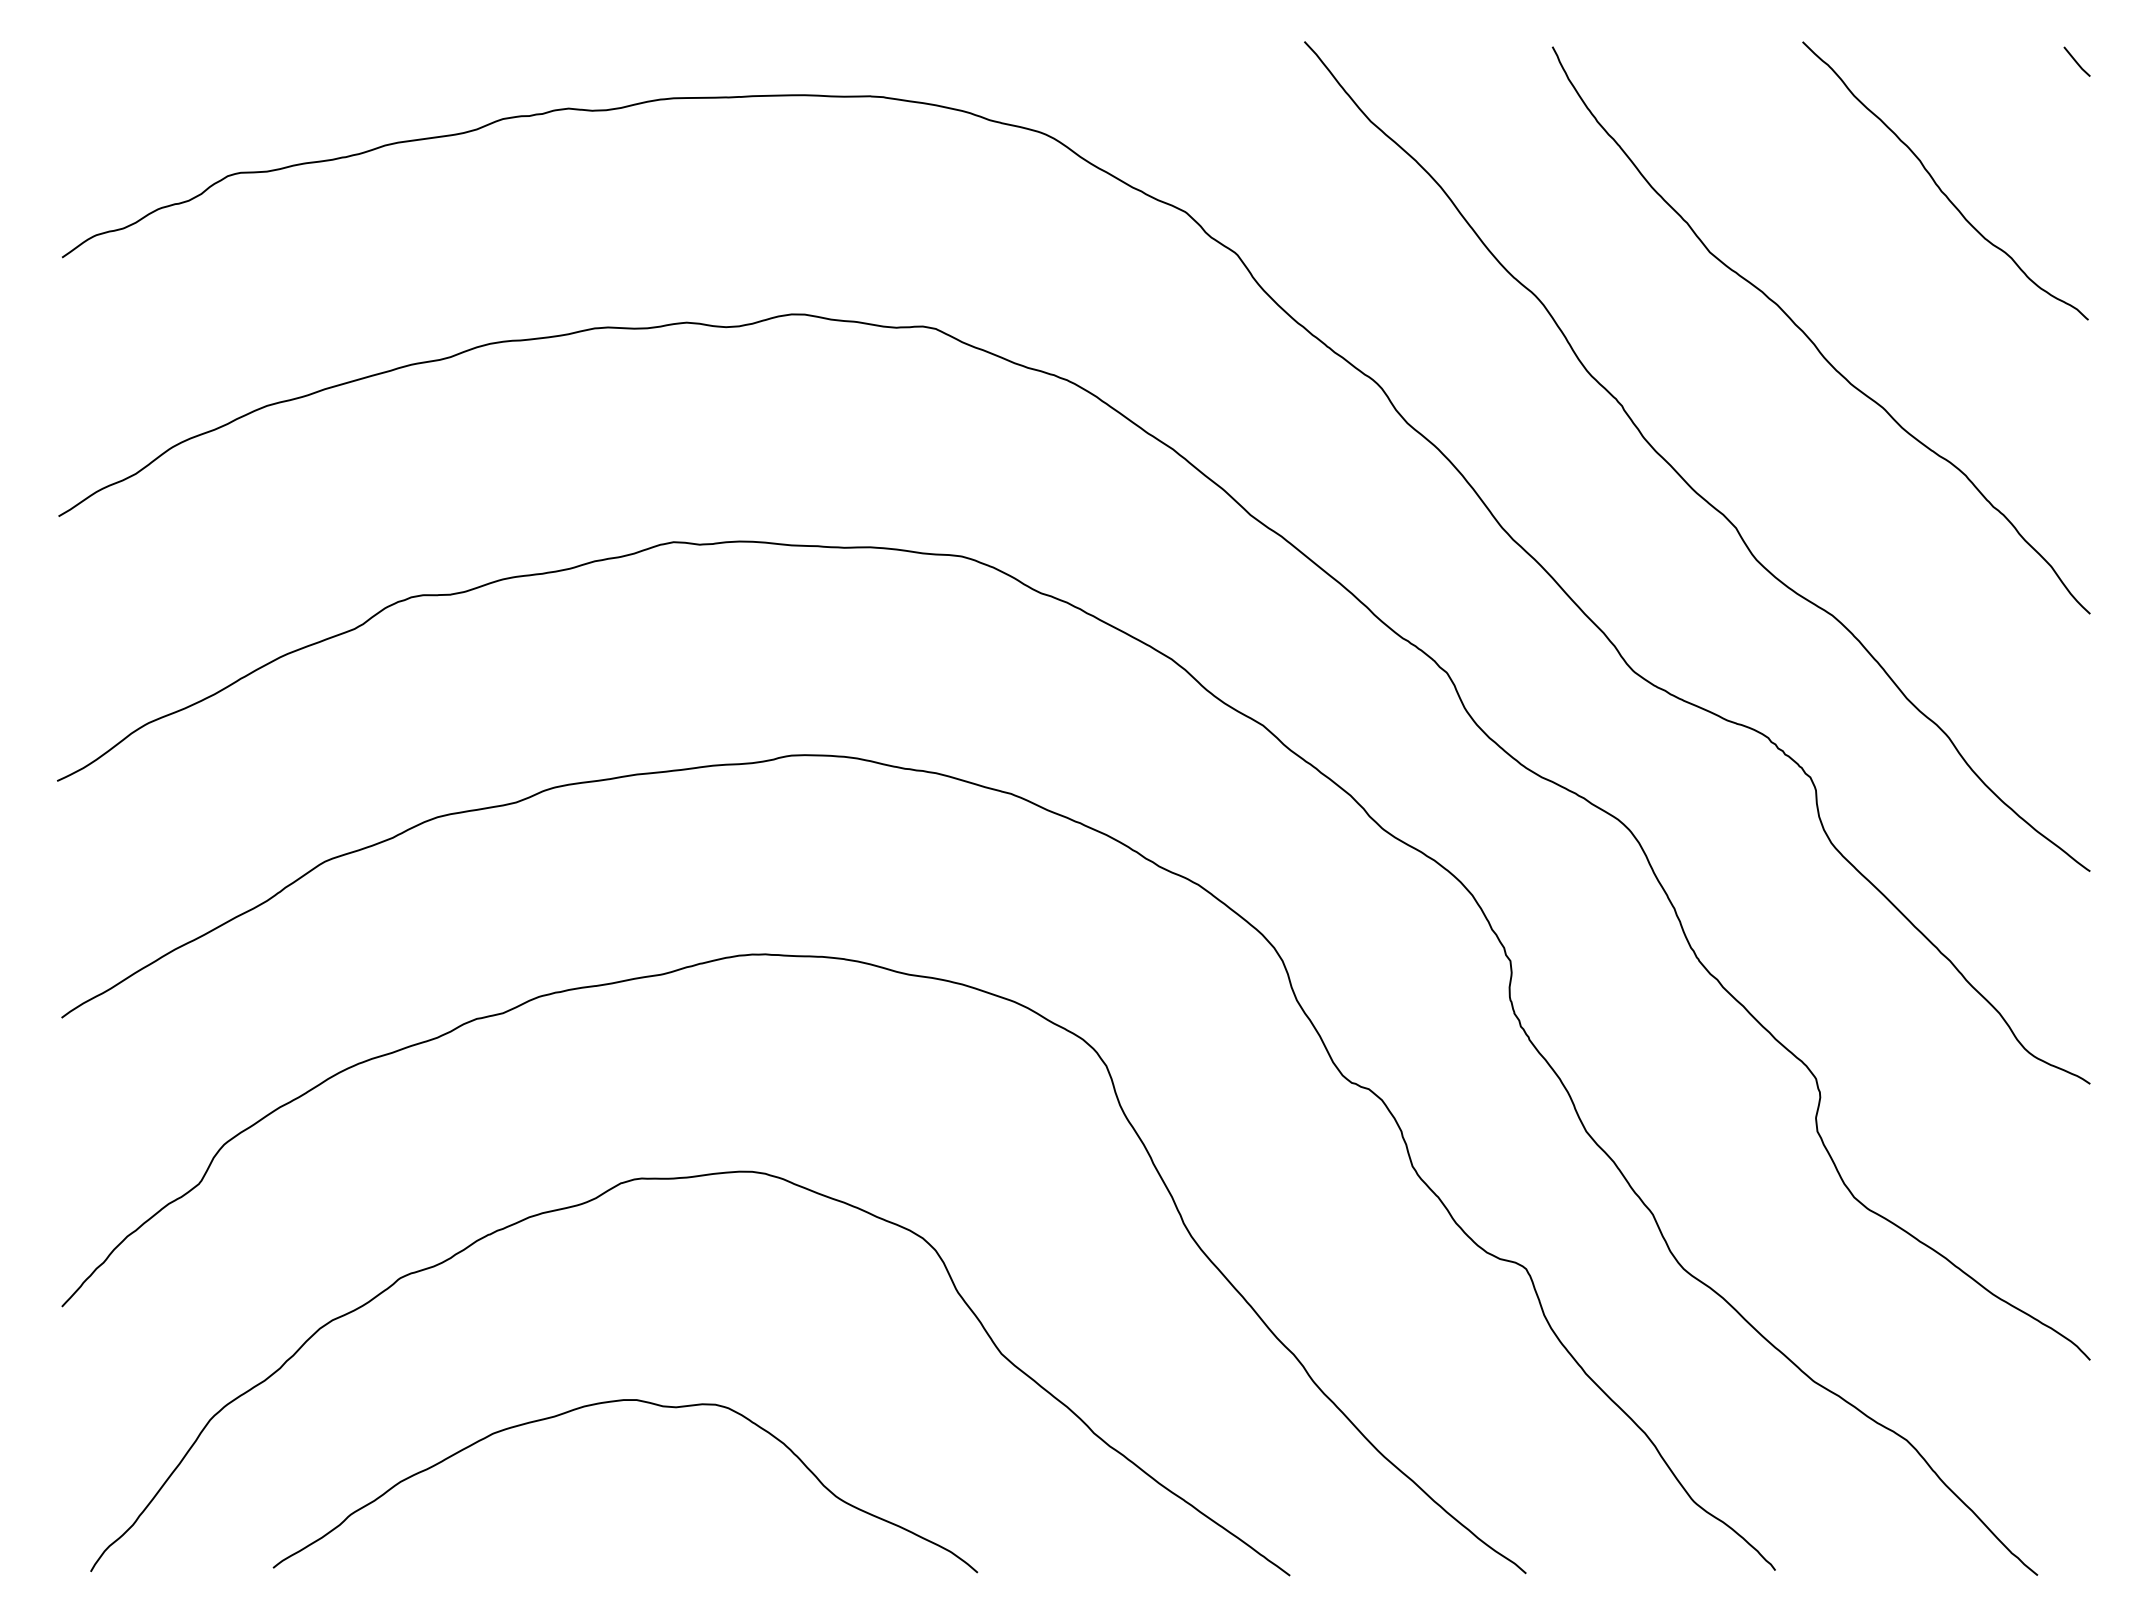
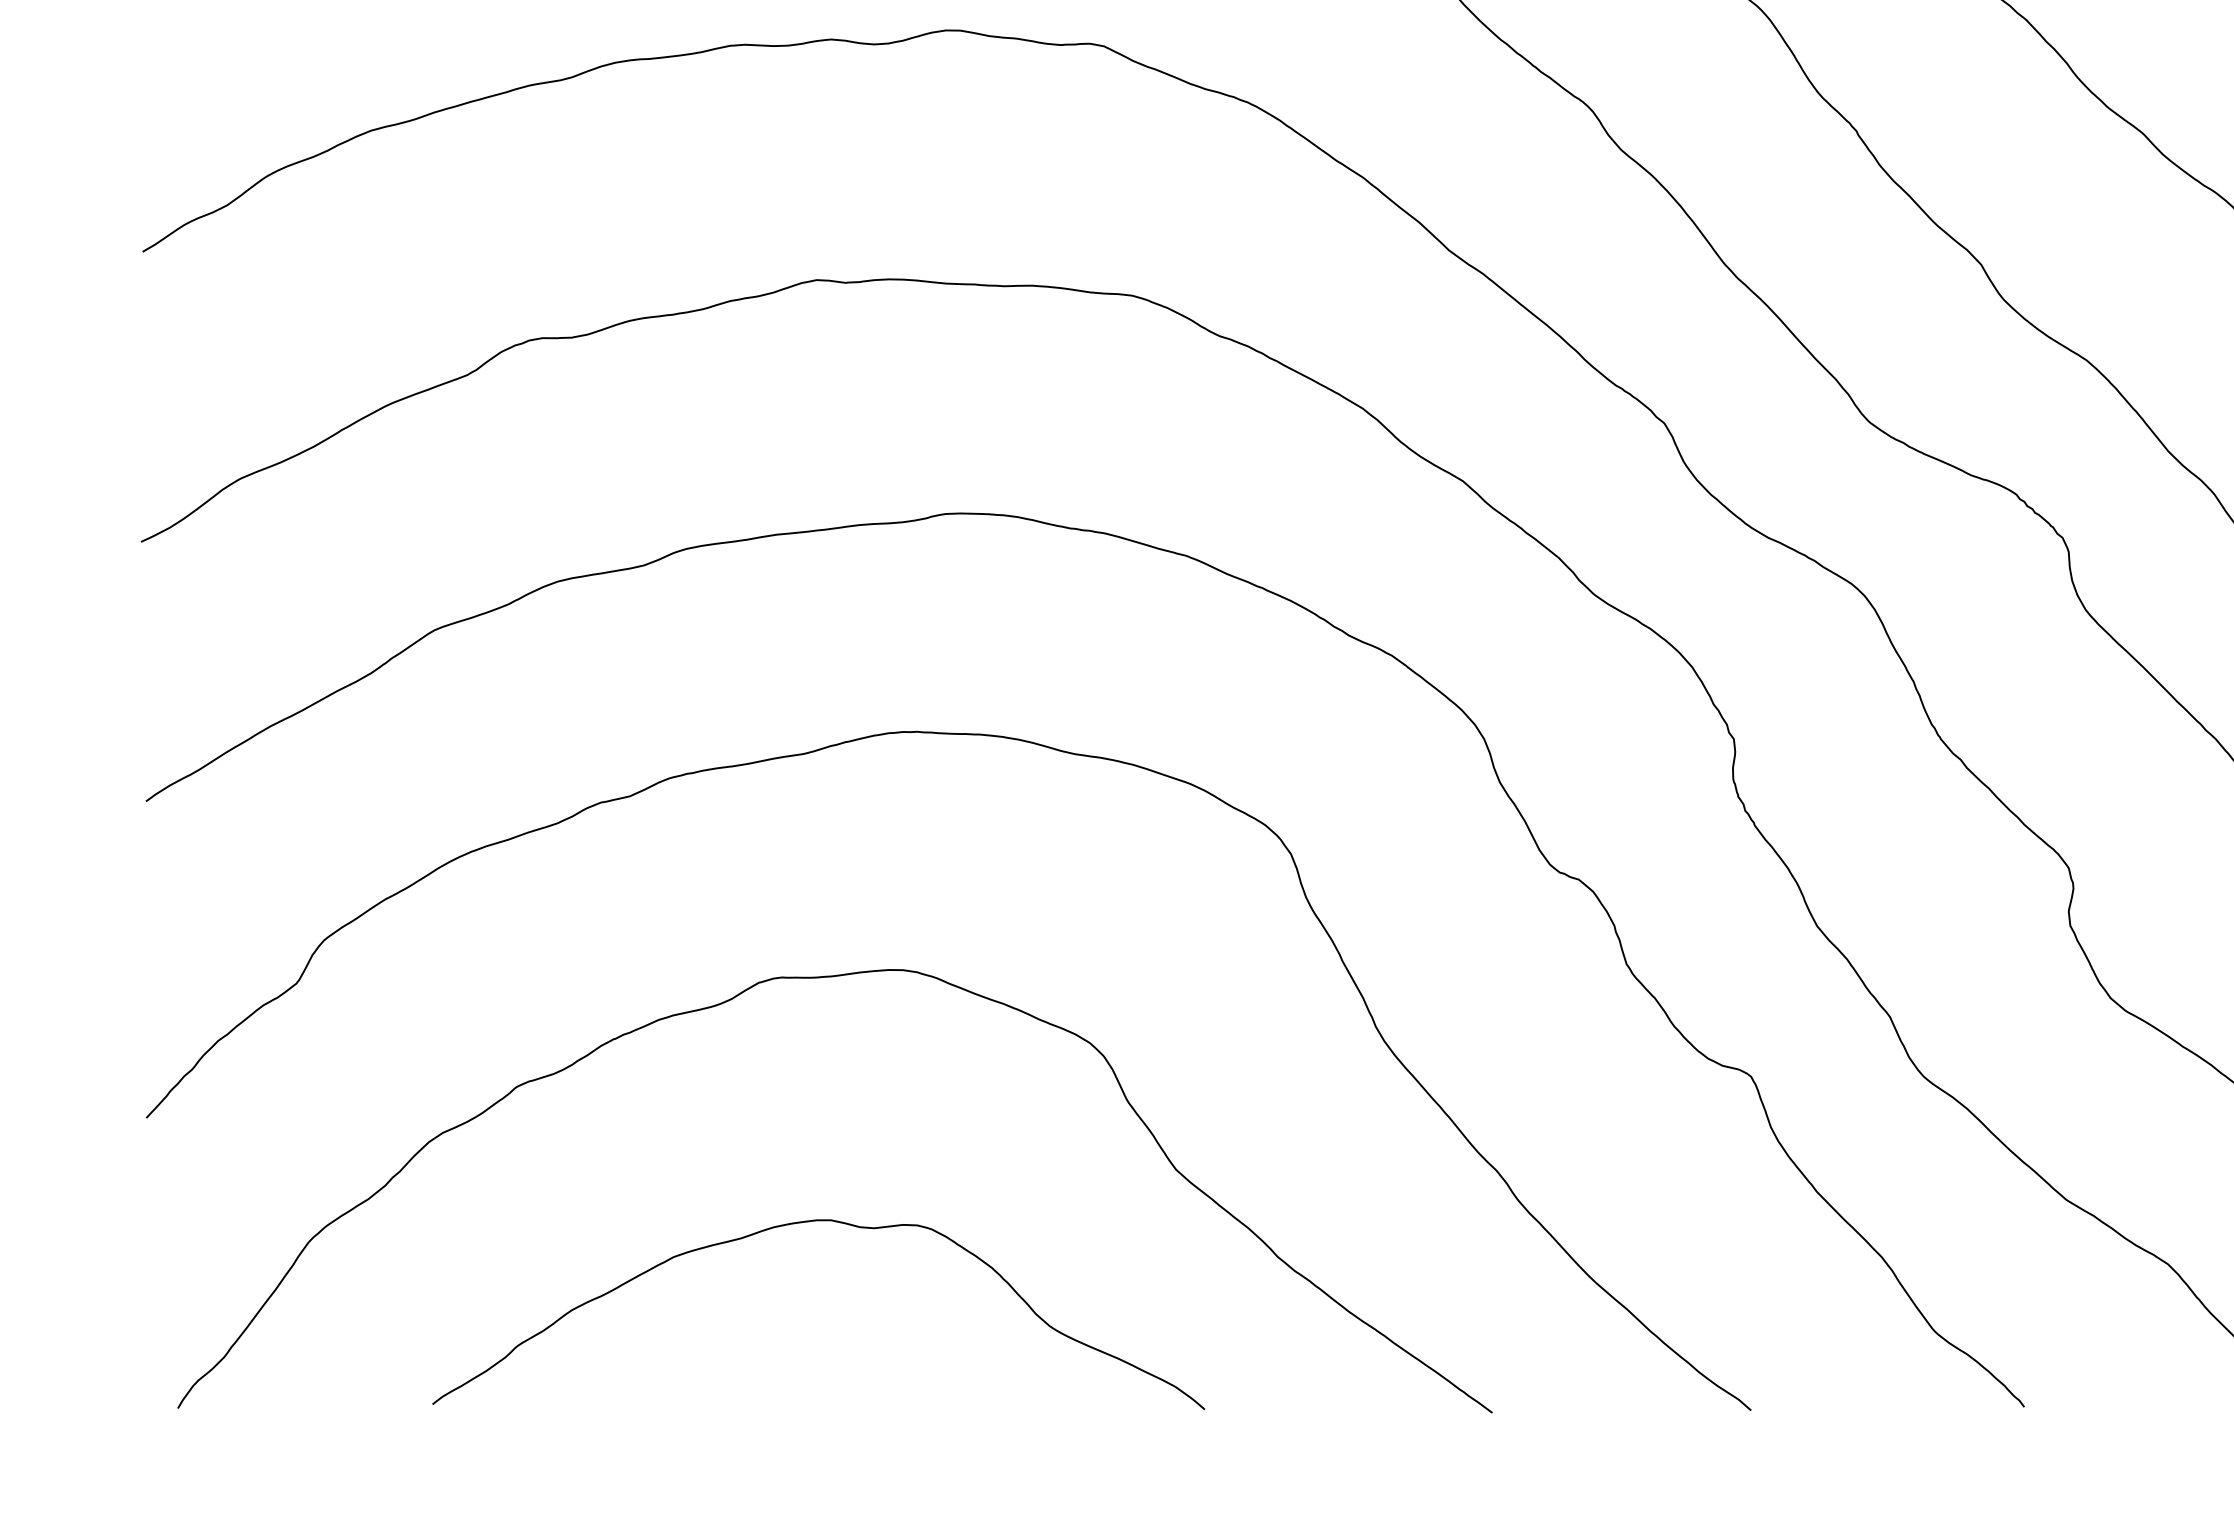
curve: (614, 1402) -> (806, 1222), moved

